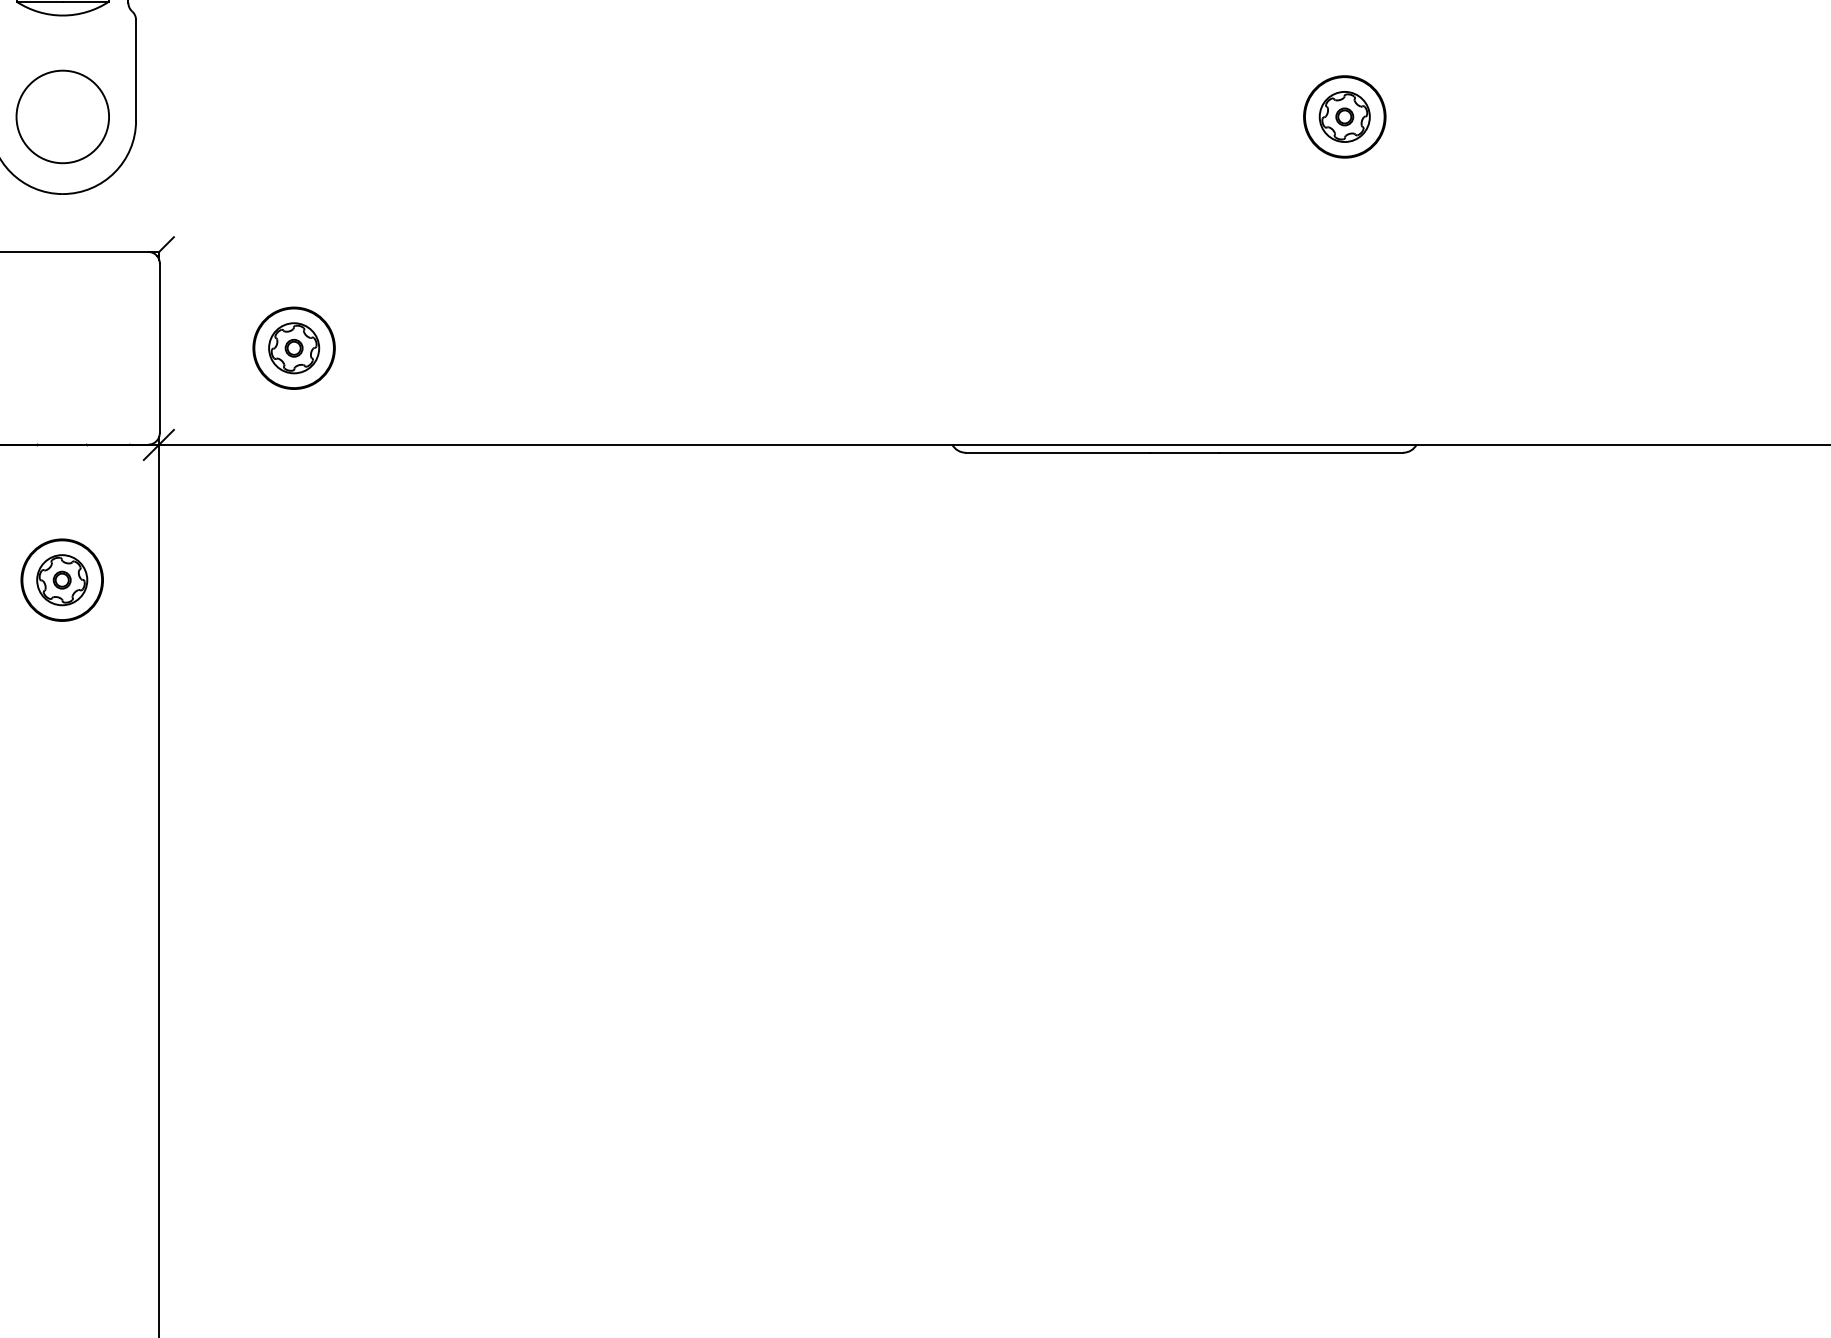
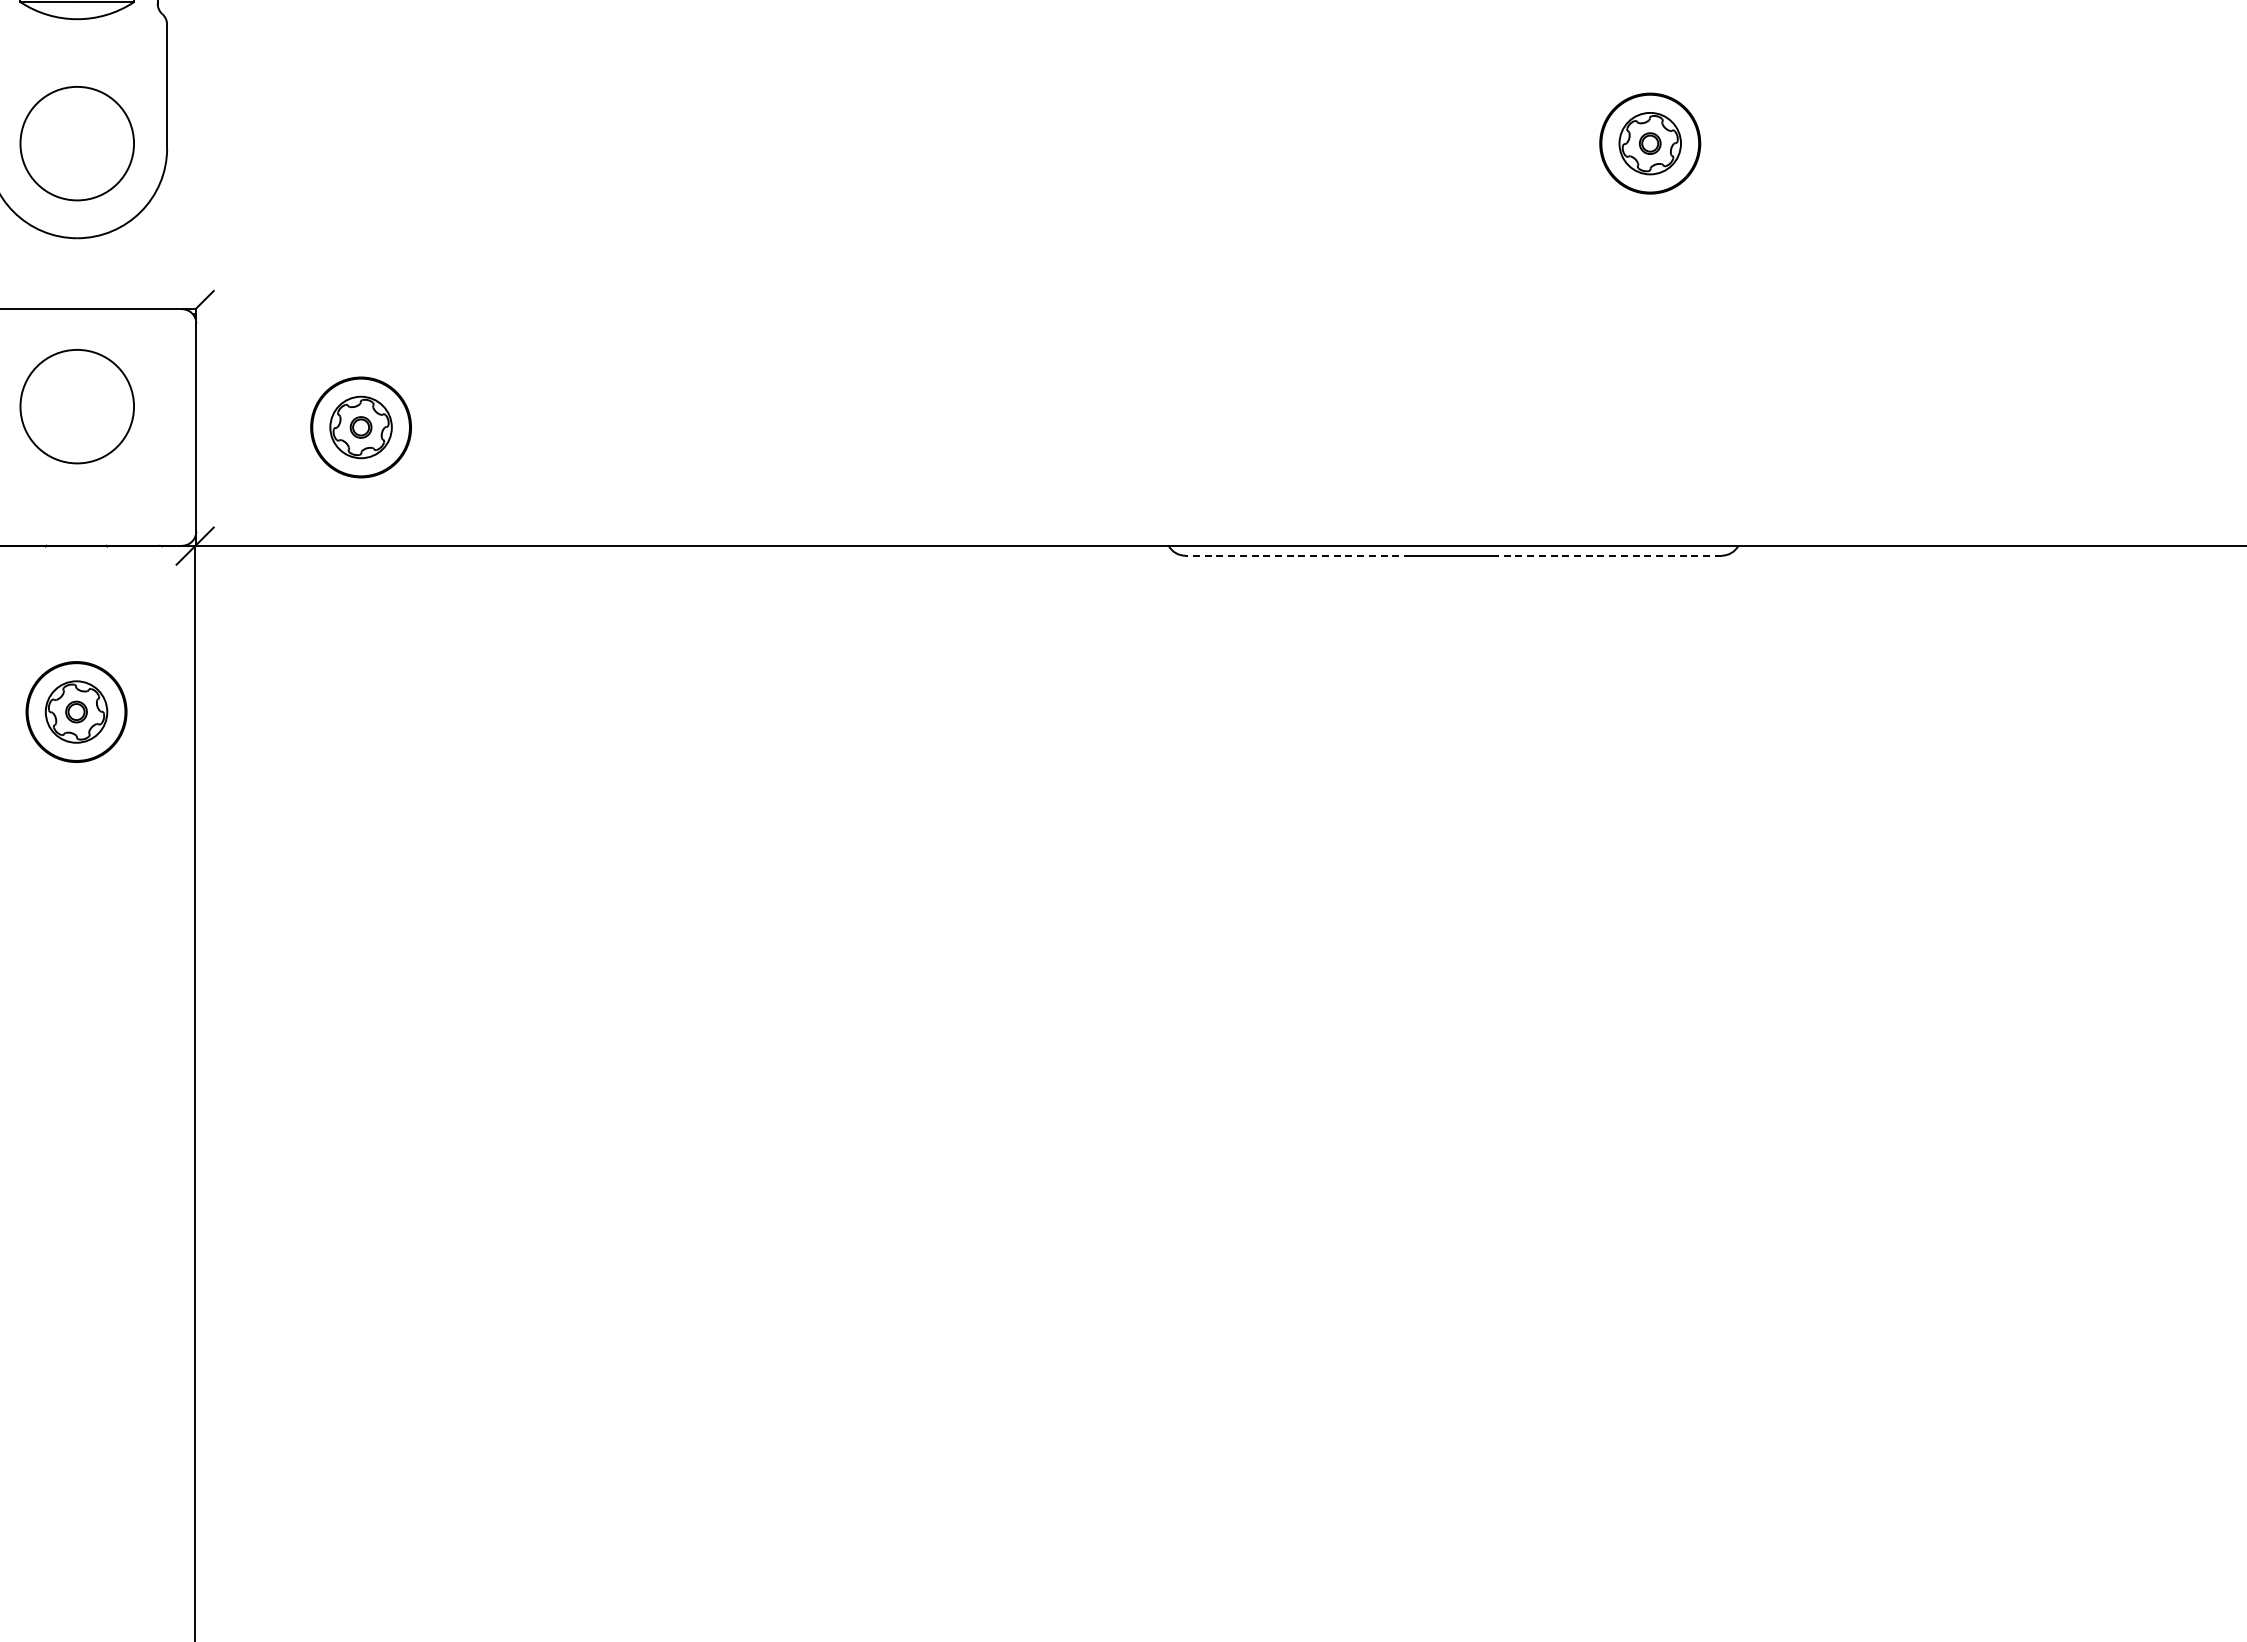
circle: (62, 331) -> (76, 406), added
line: (1058, 452) -> (1298, 555), solid -> dashed
line: (1310, 452) -> (1608, 555), solid -> dashed

